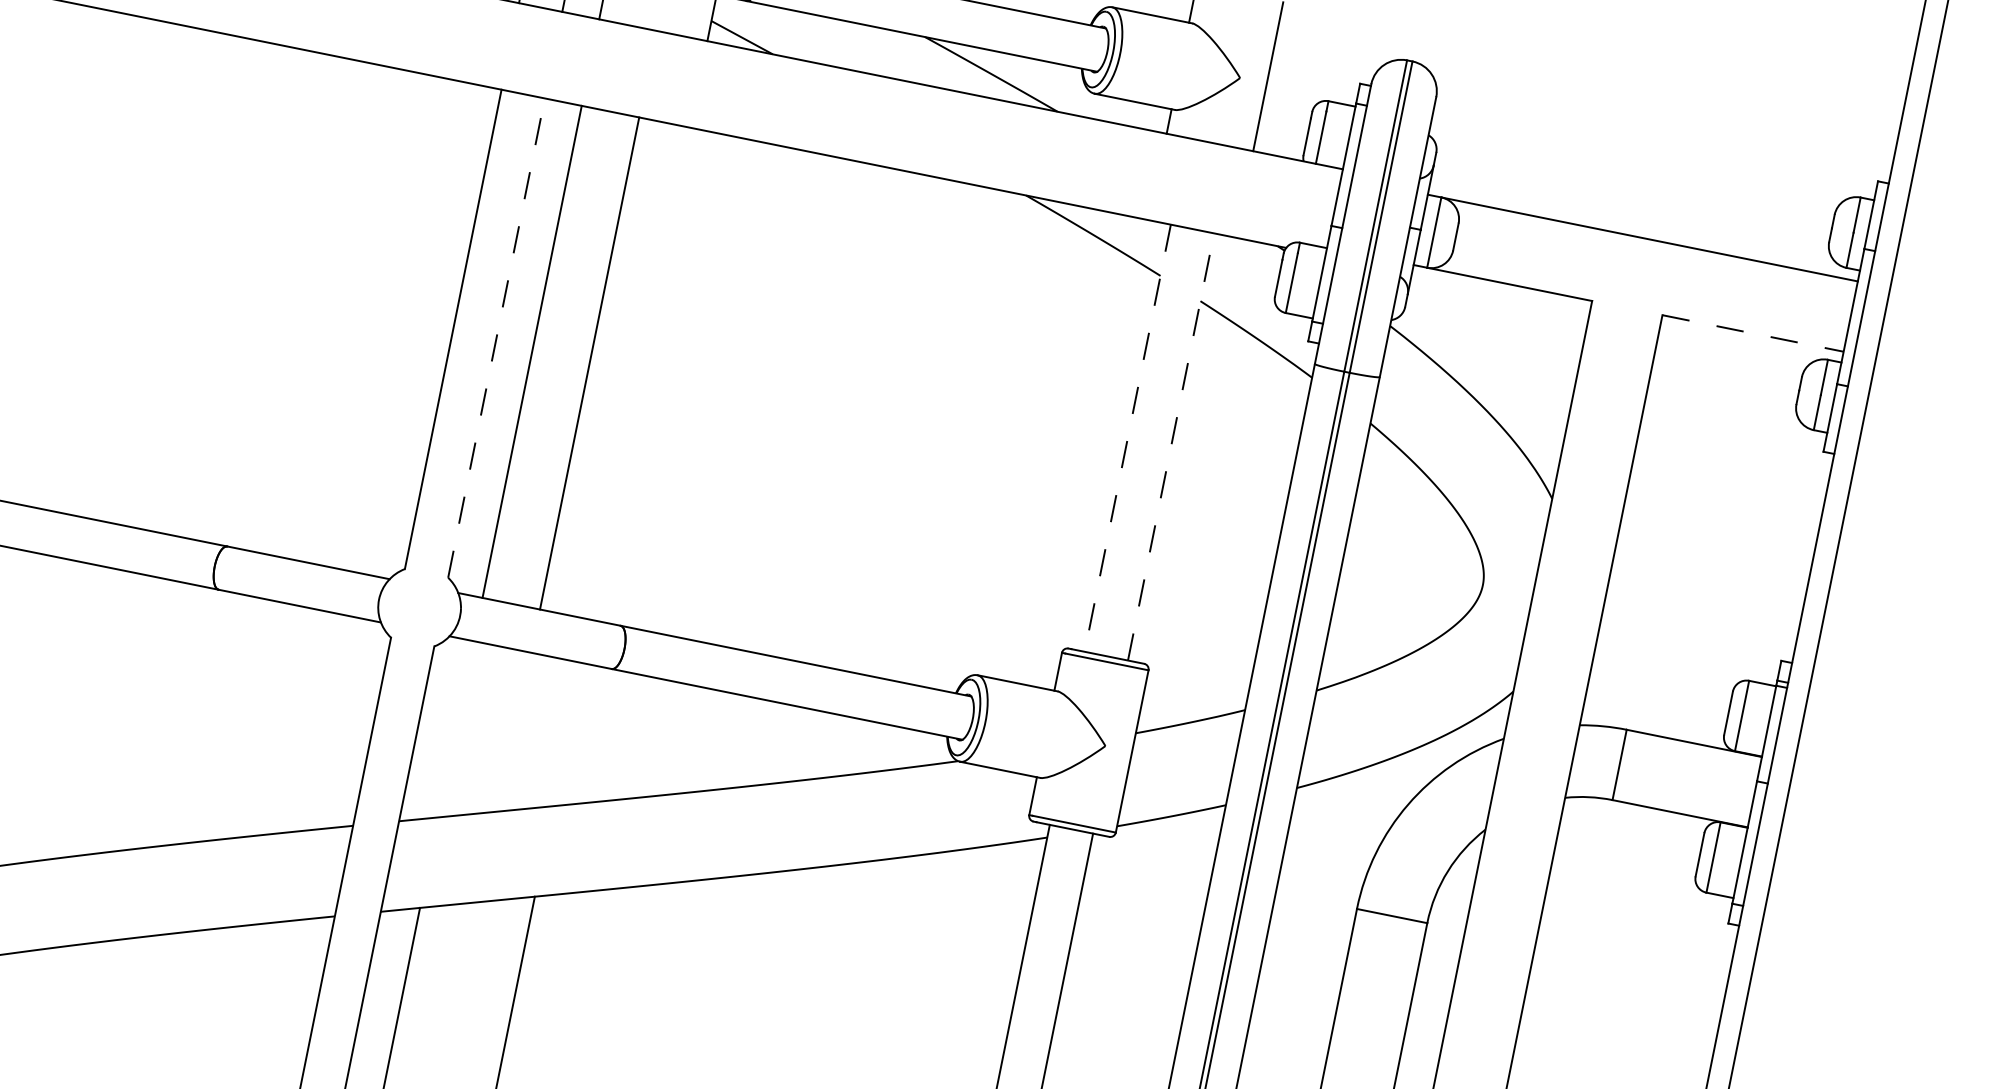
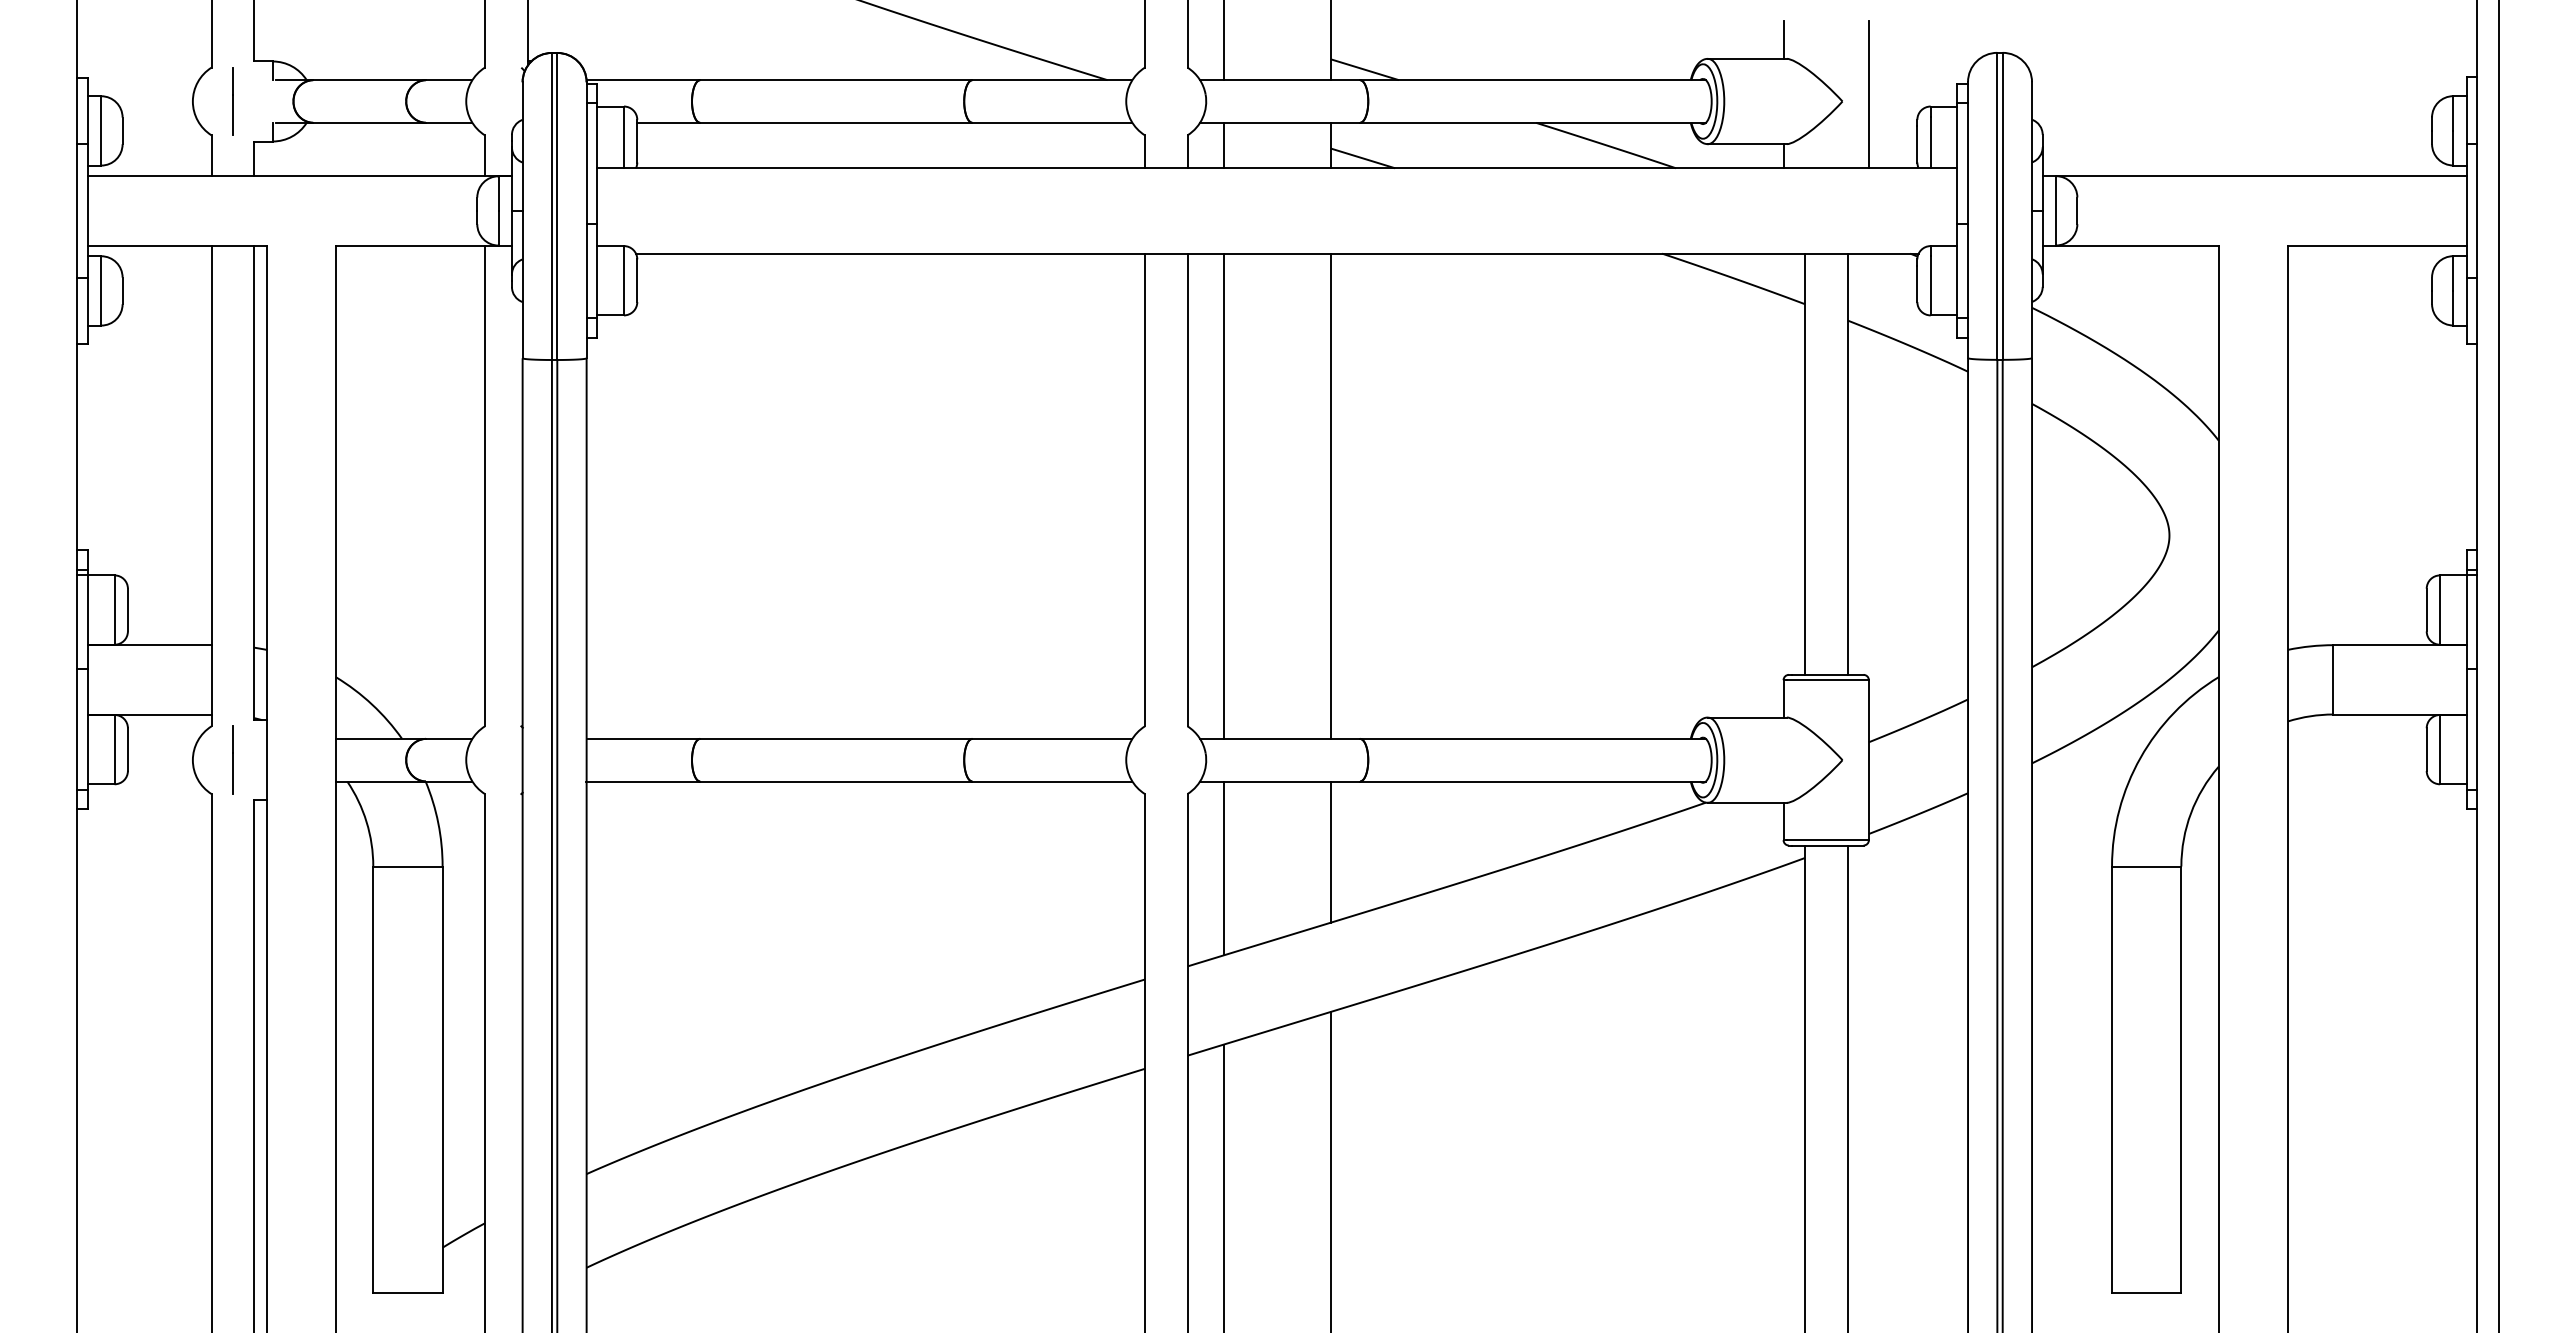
line: (1753, 333) -> (2377, 245), dashed -> solid
line: (496, 337) -> (1187, 489), dashed -> solid
line: (589, 362) -> (1330, 495), moved
line: (1127, 438) -> (1804, 464), dashed -> solid
line: (1170, 447) -> (1847, 464), dashed -> solid
line: (455, 729) -> (1223, 868), added
line: (567, 733) -> (1330, 851), added

